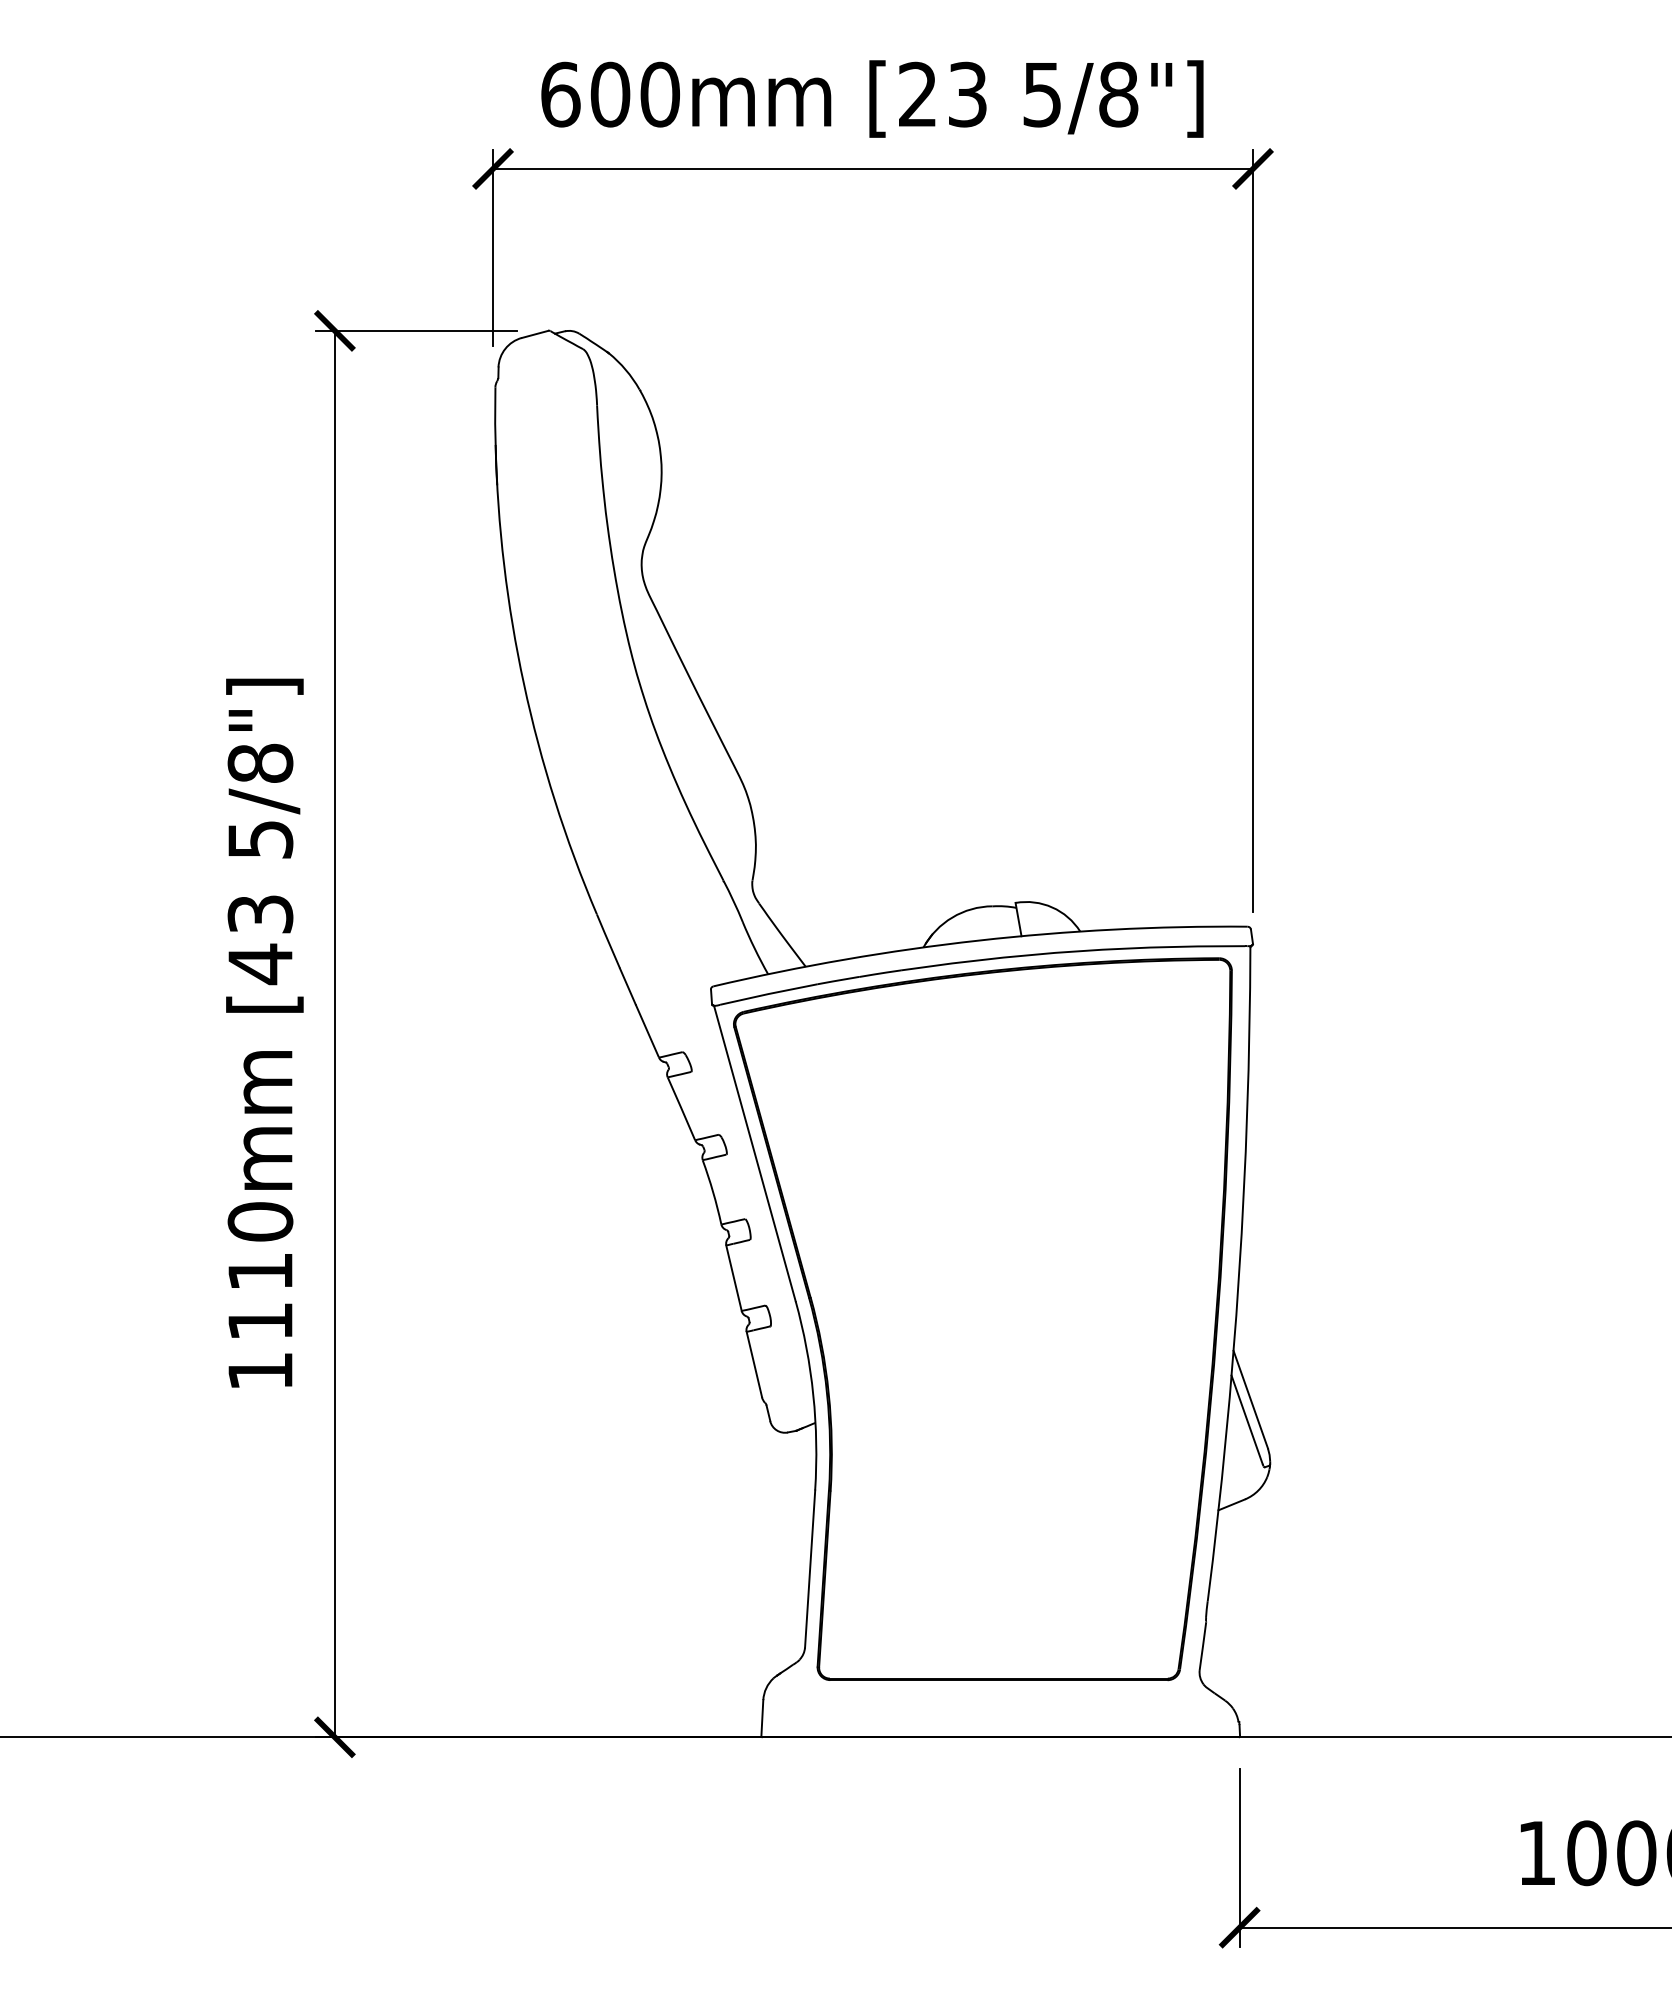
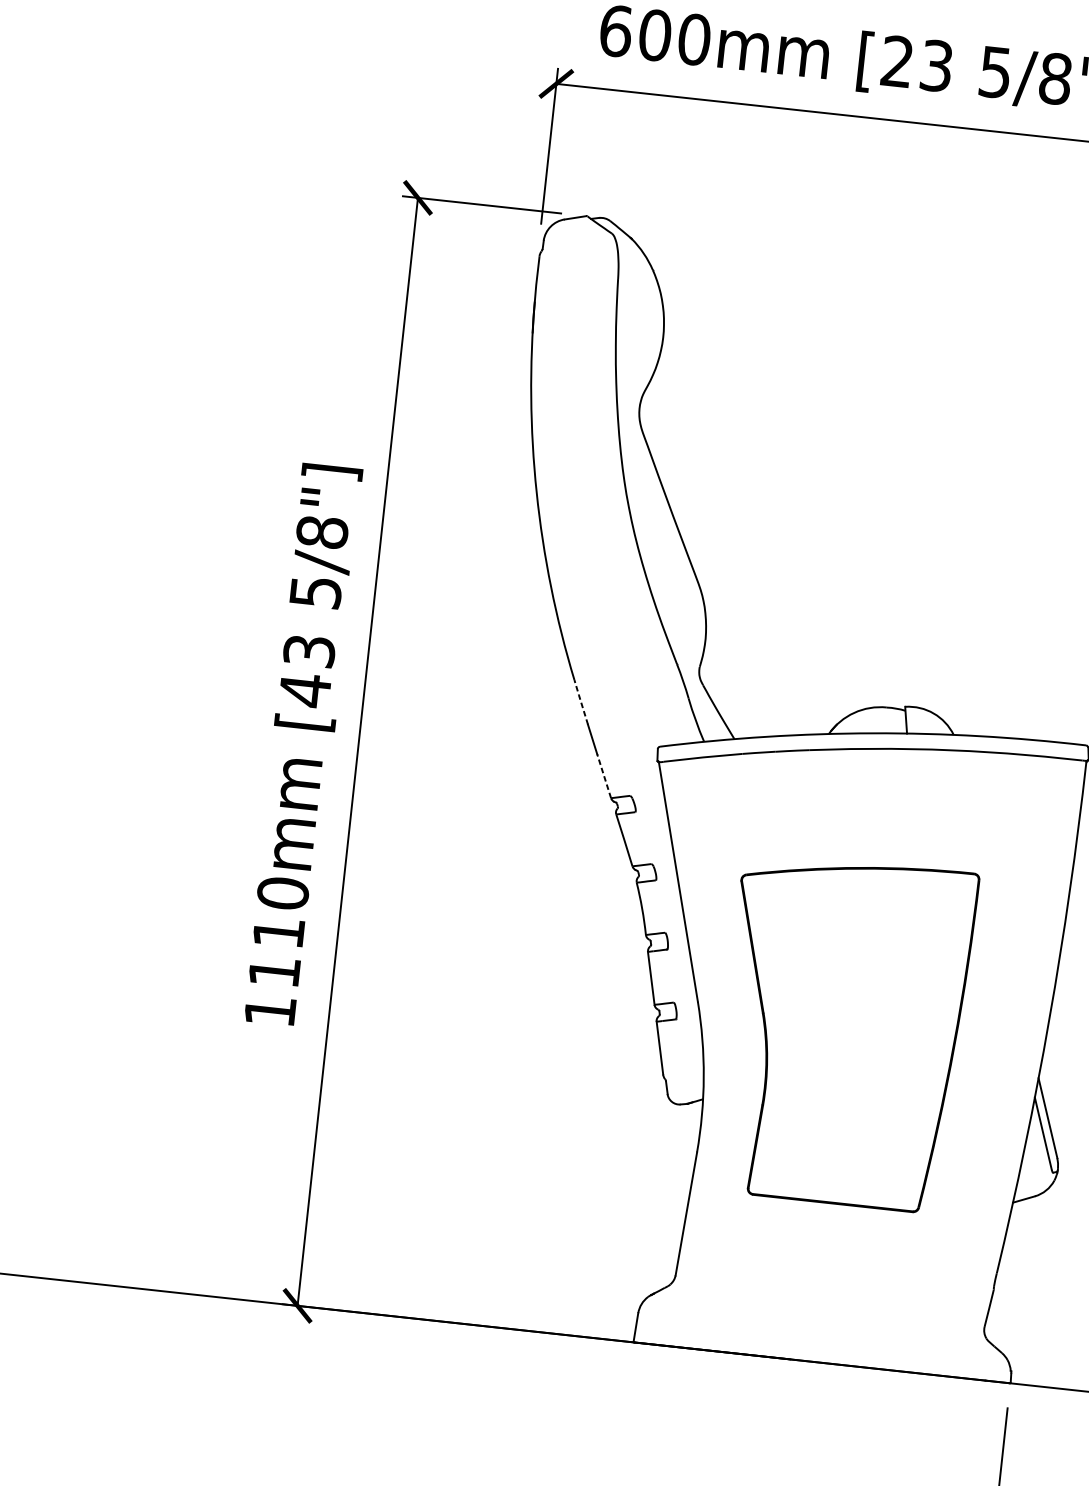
line: (608, 941) -> (581, 702), solid -> dashed
line: (647, 1031) -> (604, 776), solid -> dashed
part: (982, 1319) -> (843, 1032), size x0.6

